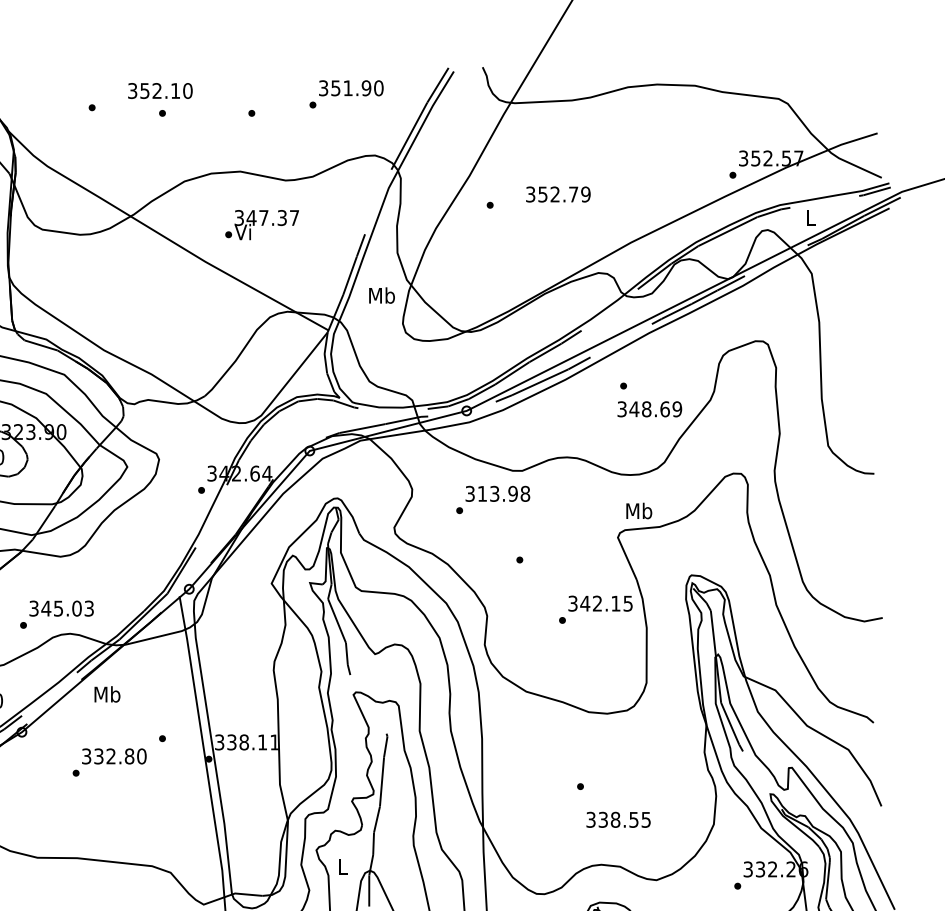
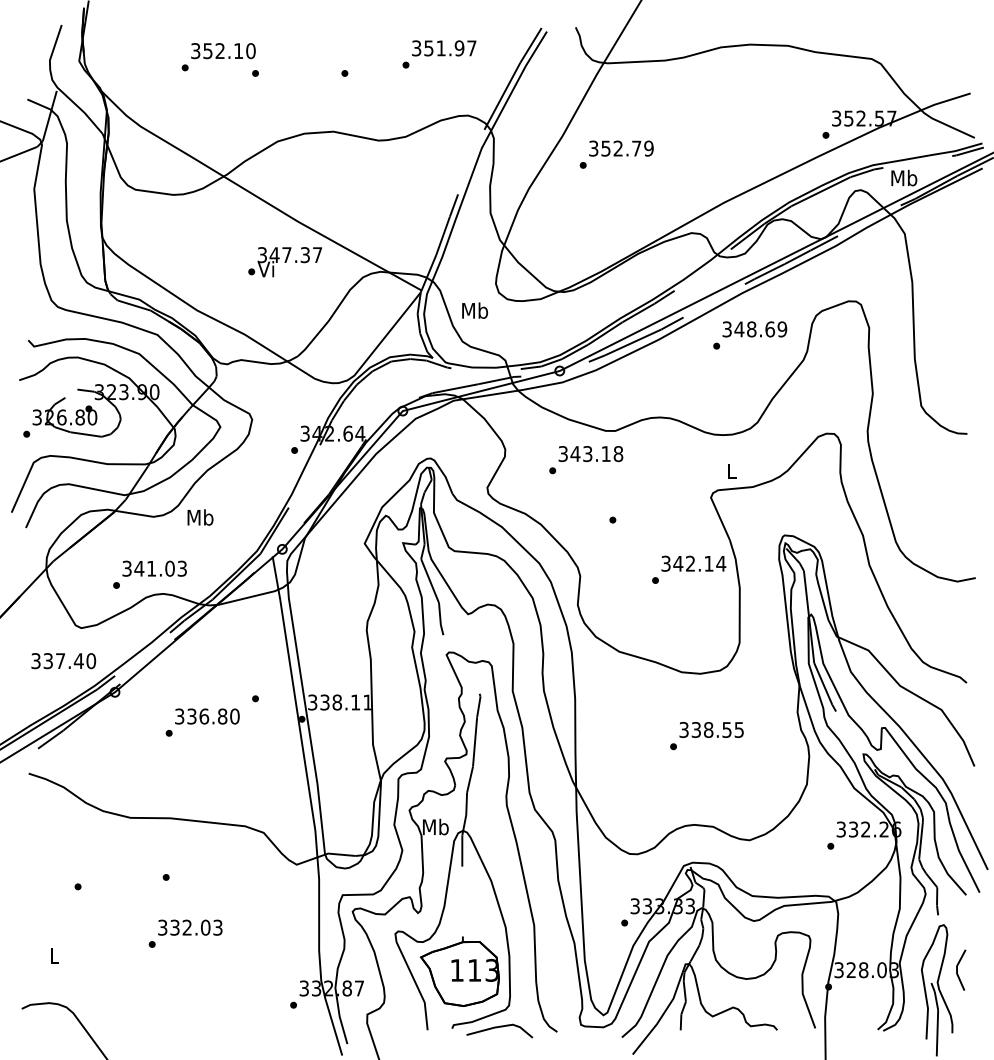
text: (378, 88) -> (471, 48), 351.90 -> 351.97
text: (160, 91) -> (223, 51), moved
text: (558, 194) -> (621, 148), moved
text: (811, 217) -> (904, 177), L -> Mb
text: (261, 225) -> (284, 262), moved
text: (381, 295) -> (474, 310), moved
text: (649, 409) -> (754, 329), moved
text: (497, 494) -> (590, 454), 313.98 -> 343.18
text: (639, 510) -> (732, 470), Mb -> L
text: (628, 603) -> (721, 563), 342.15 -> 342.14
text: (58, 608) -> (151, 568), 345.03 -> 341.03
text: (107, 694) -> (200, 517), moved
text: (111, 756) -> (204, 716), 332.80 -> 336.80
text: (618, 819) -> (711, 729), moved
text: (342, 866) -> (435, 826), L -> Mb

